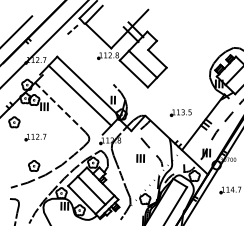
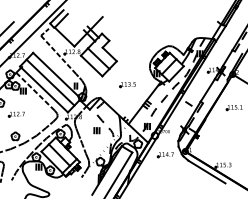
line: (90, 58) -> (58, 54), added
line: (70, 104) -> (43, 89), added
part: (180, 113) -> (127, 85), moved

